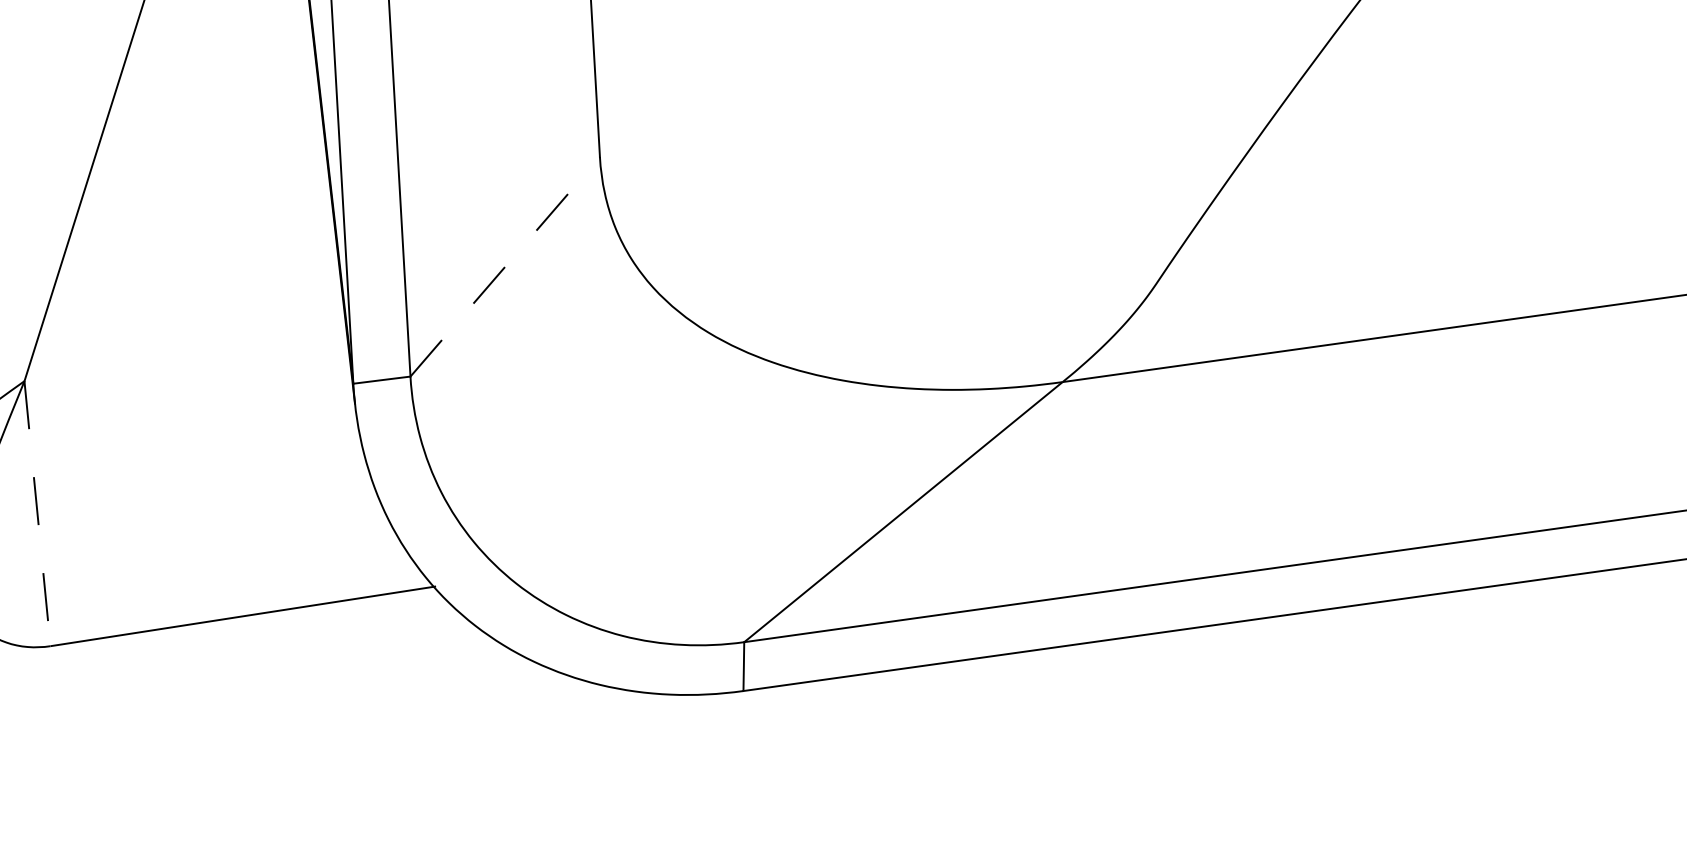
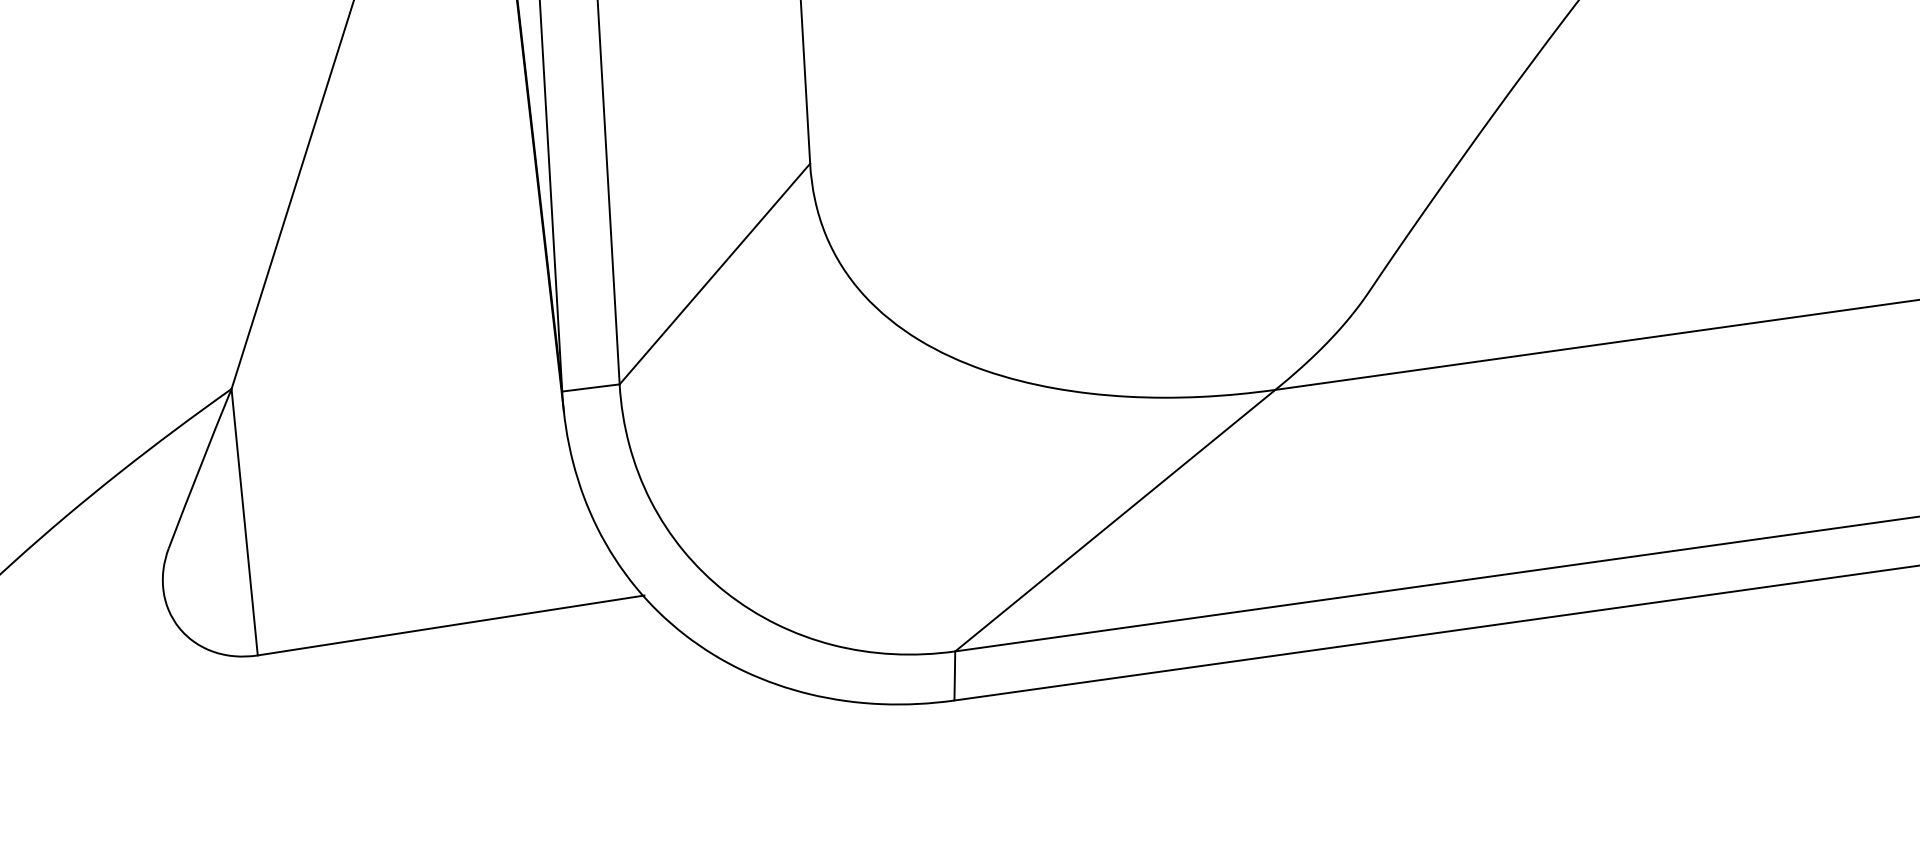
line: (504, 267) -> (714, 274), dashed -> solid
line: (37, 513) -> (244, 522), dashed -> solid

